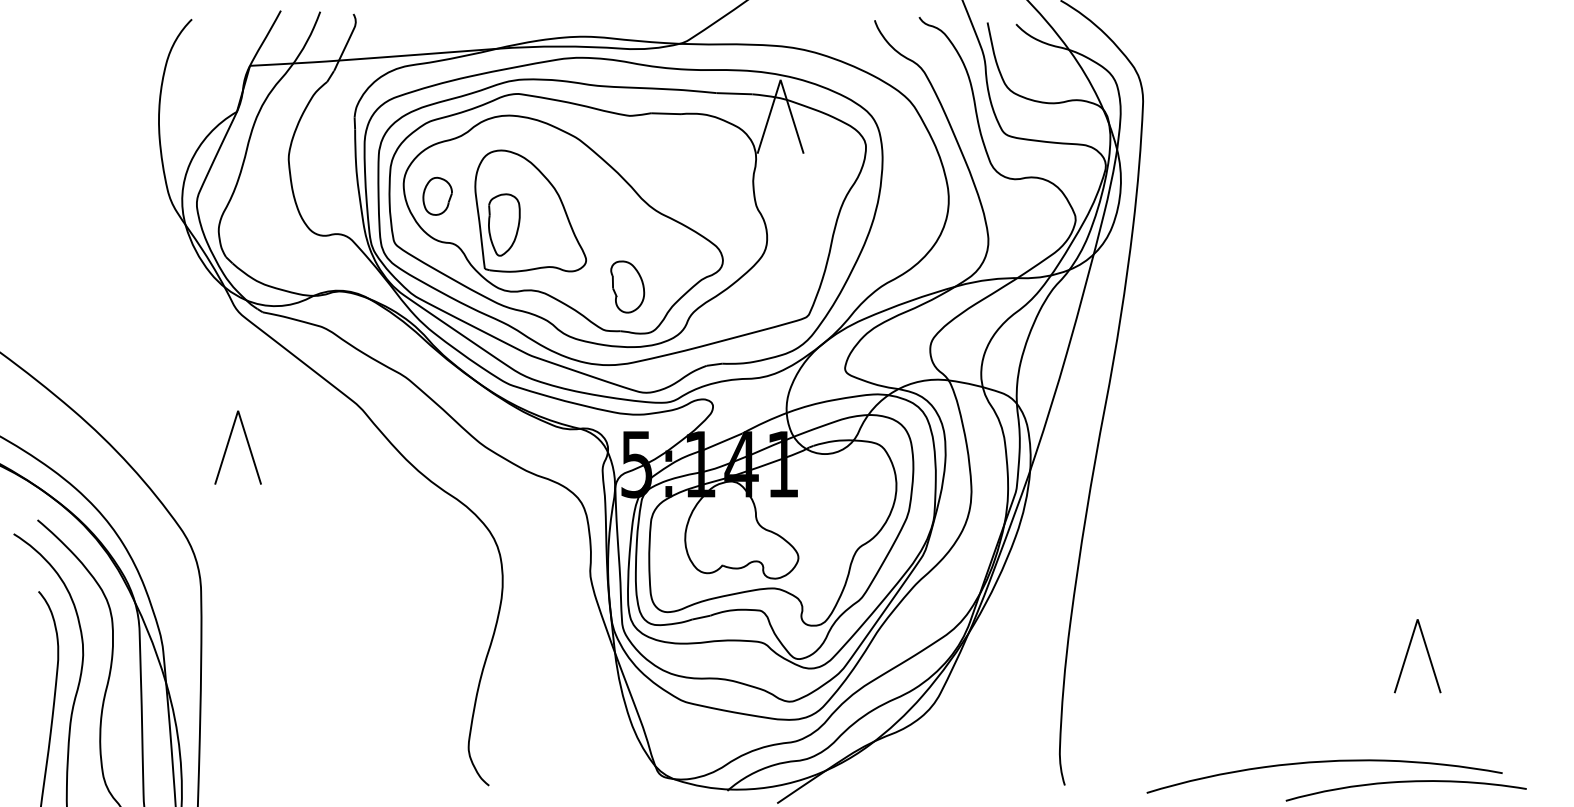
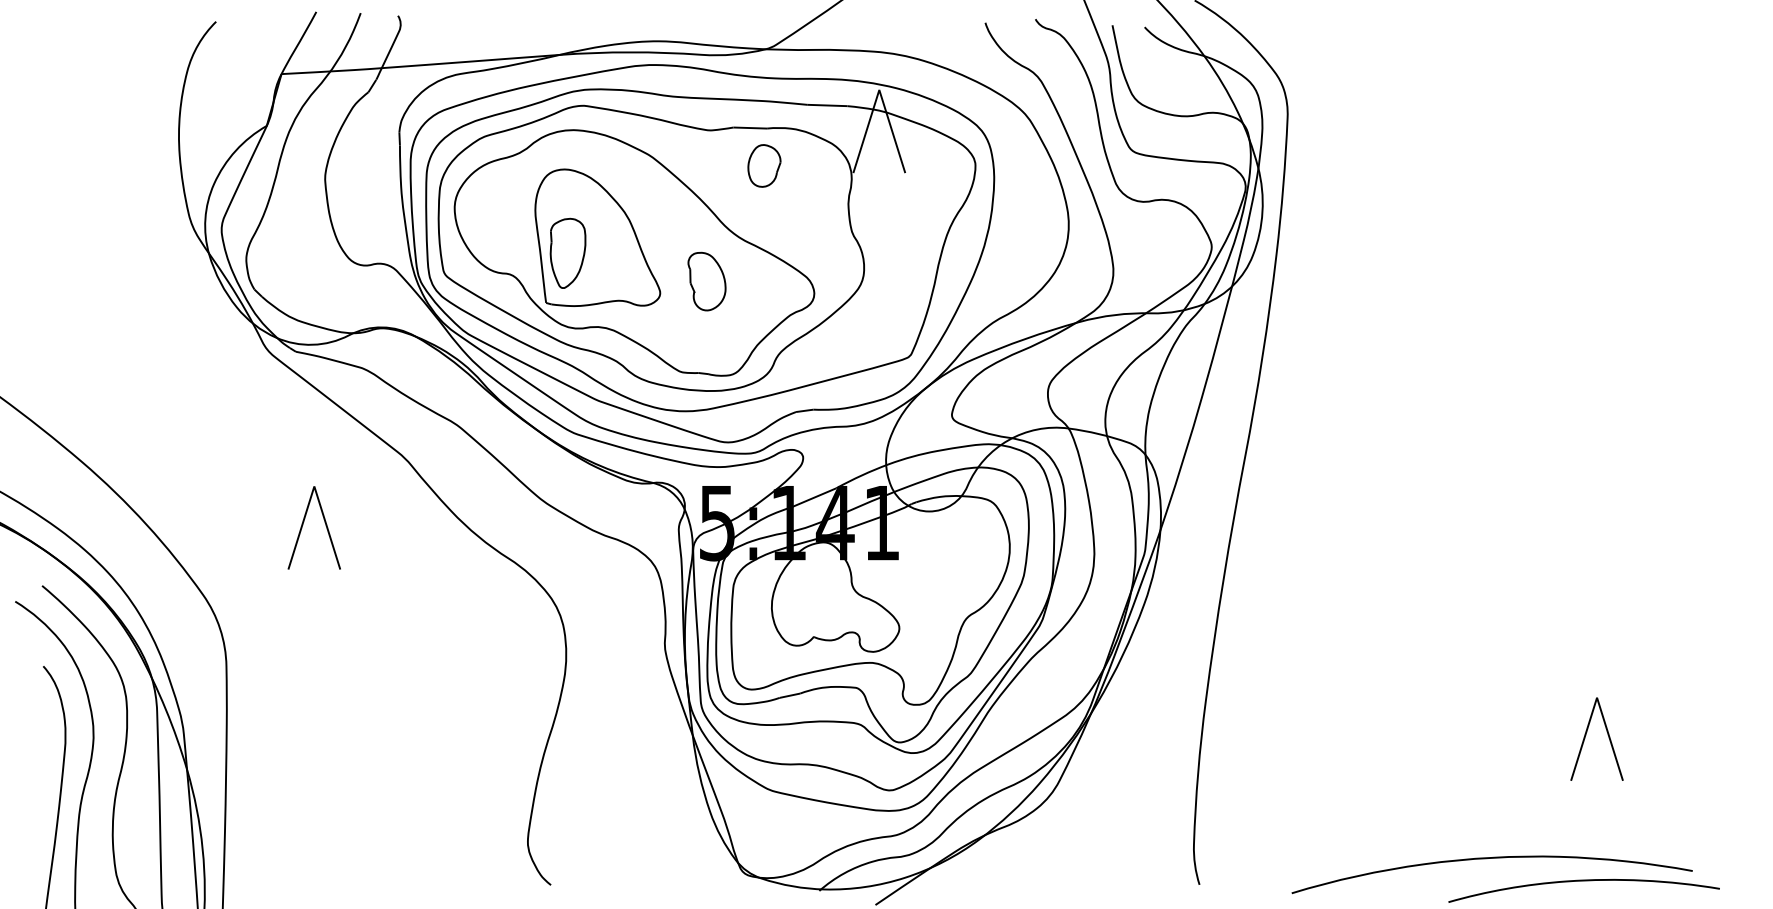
part: (437, 195) -> (764, 164), moved
part: (627, 286) -> (706, 281), moved
part: (228, 445) -> (303, 525), moved

